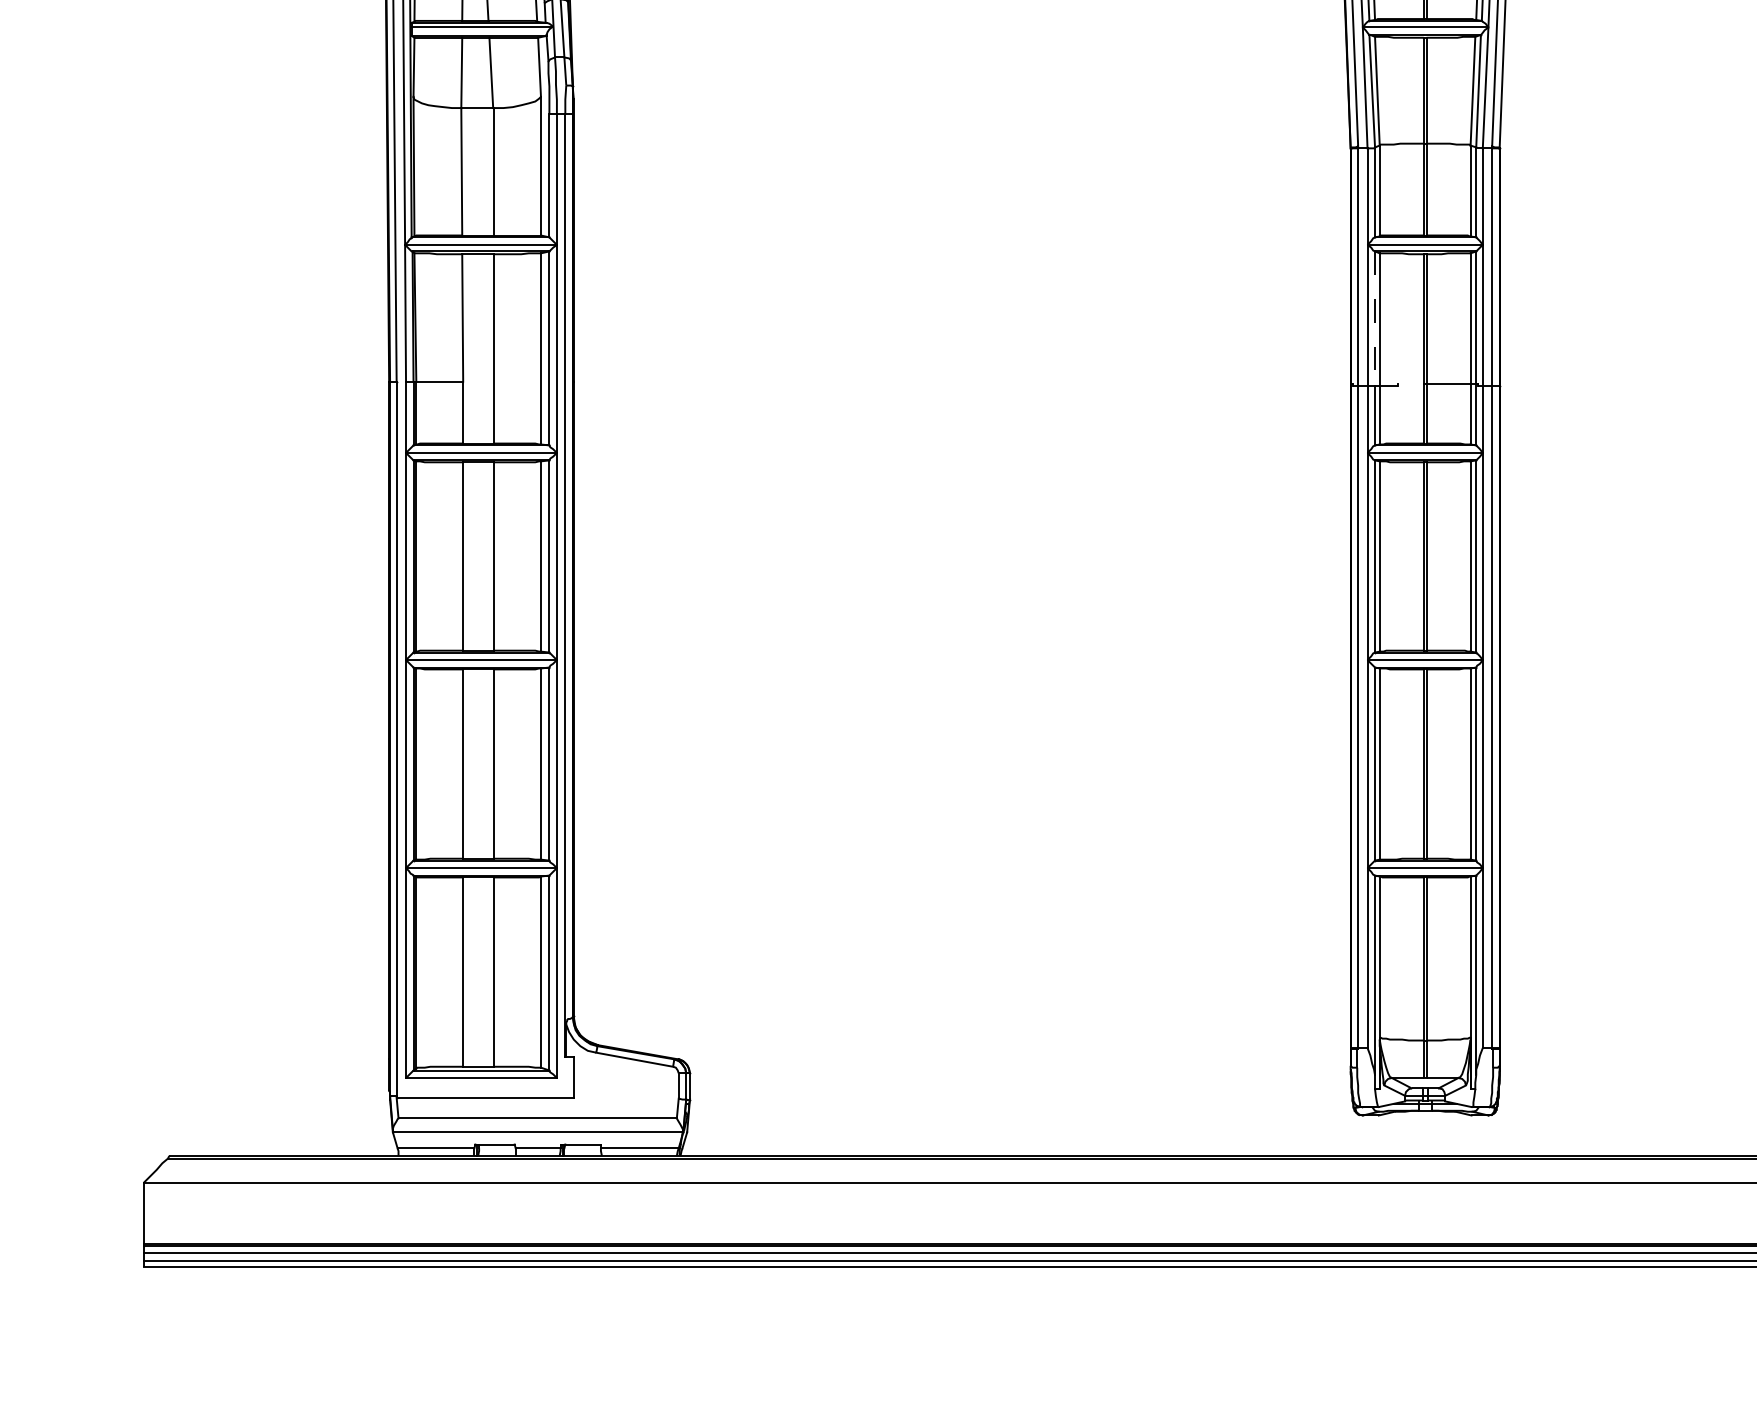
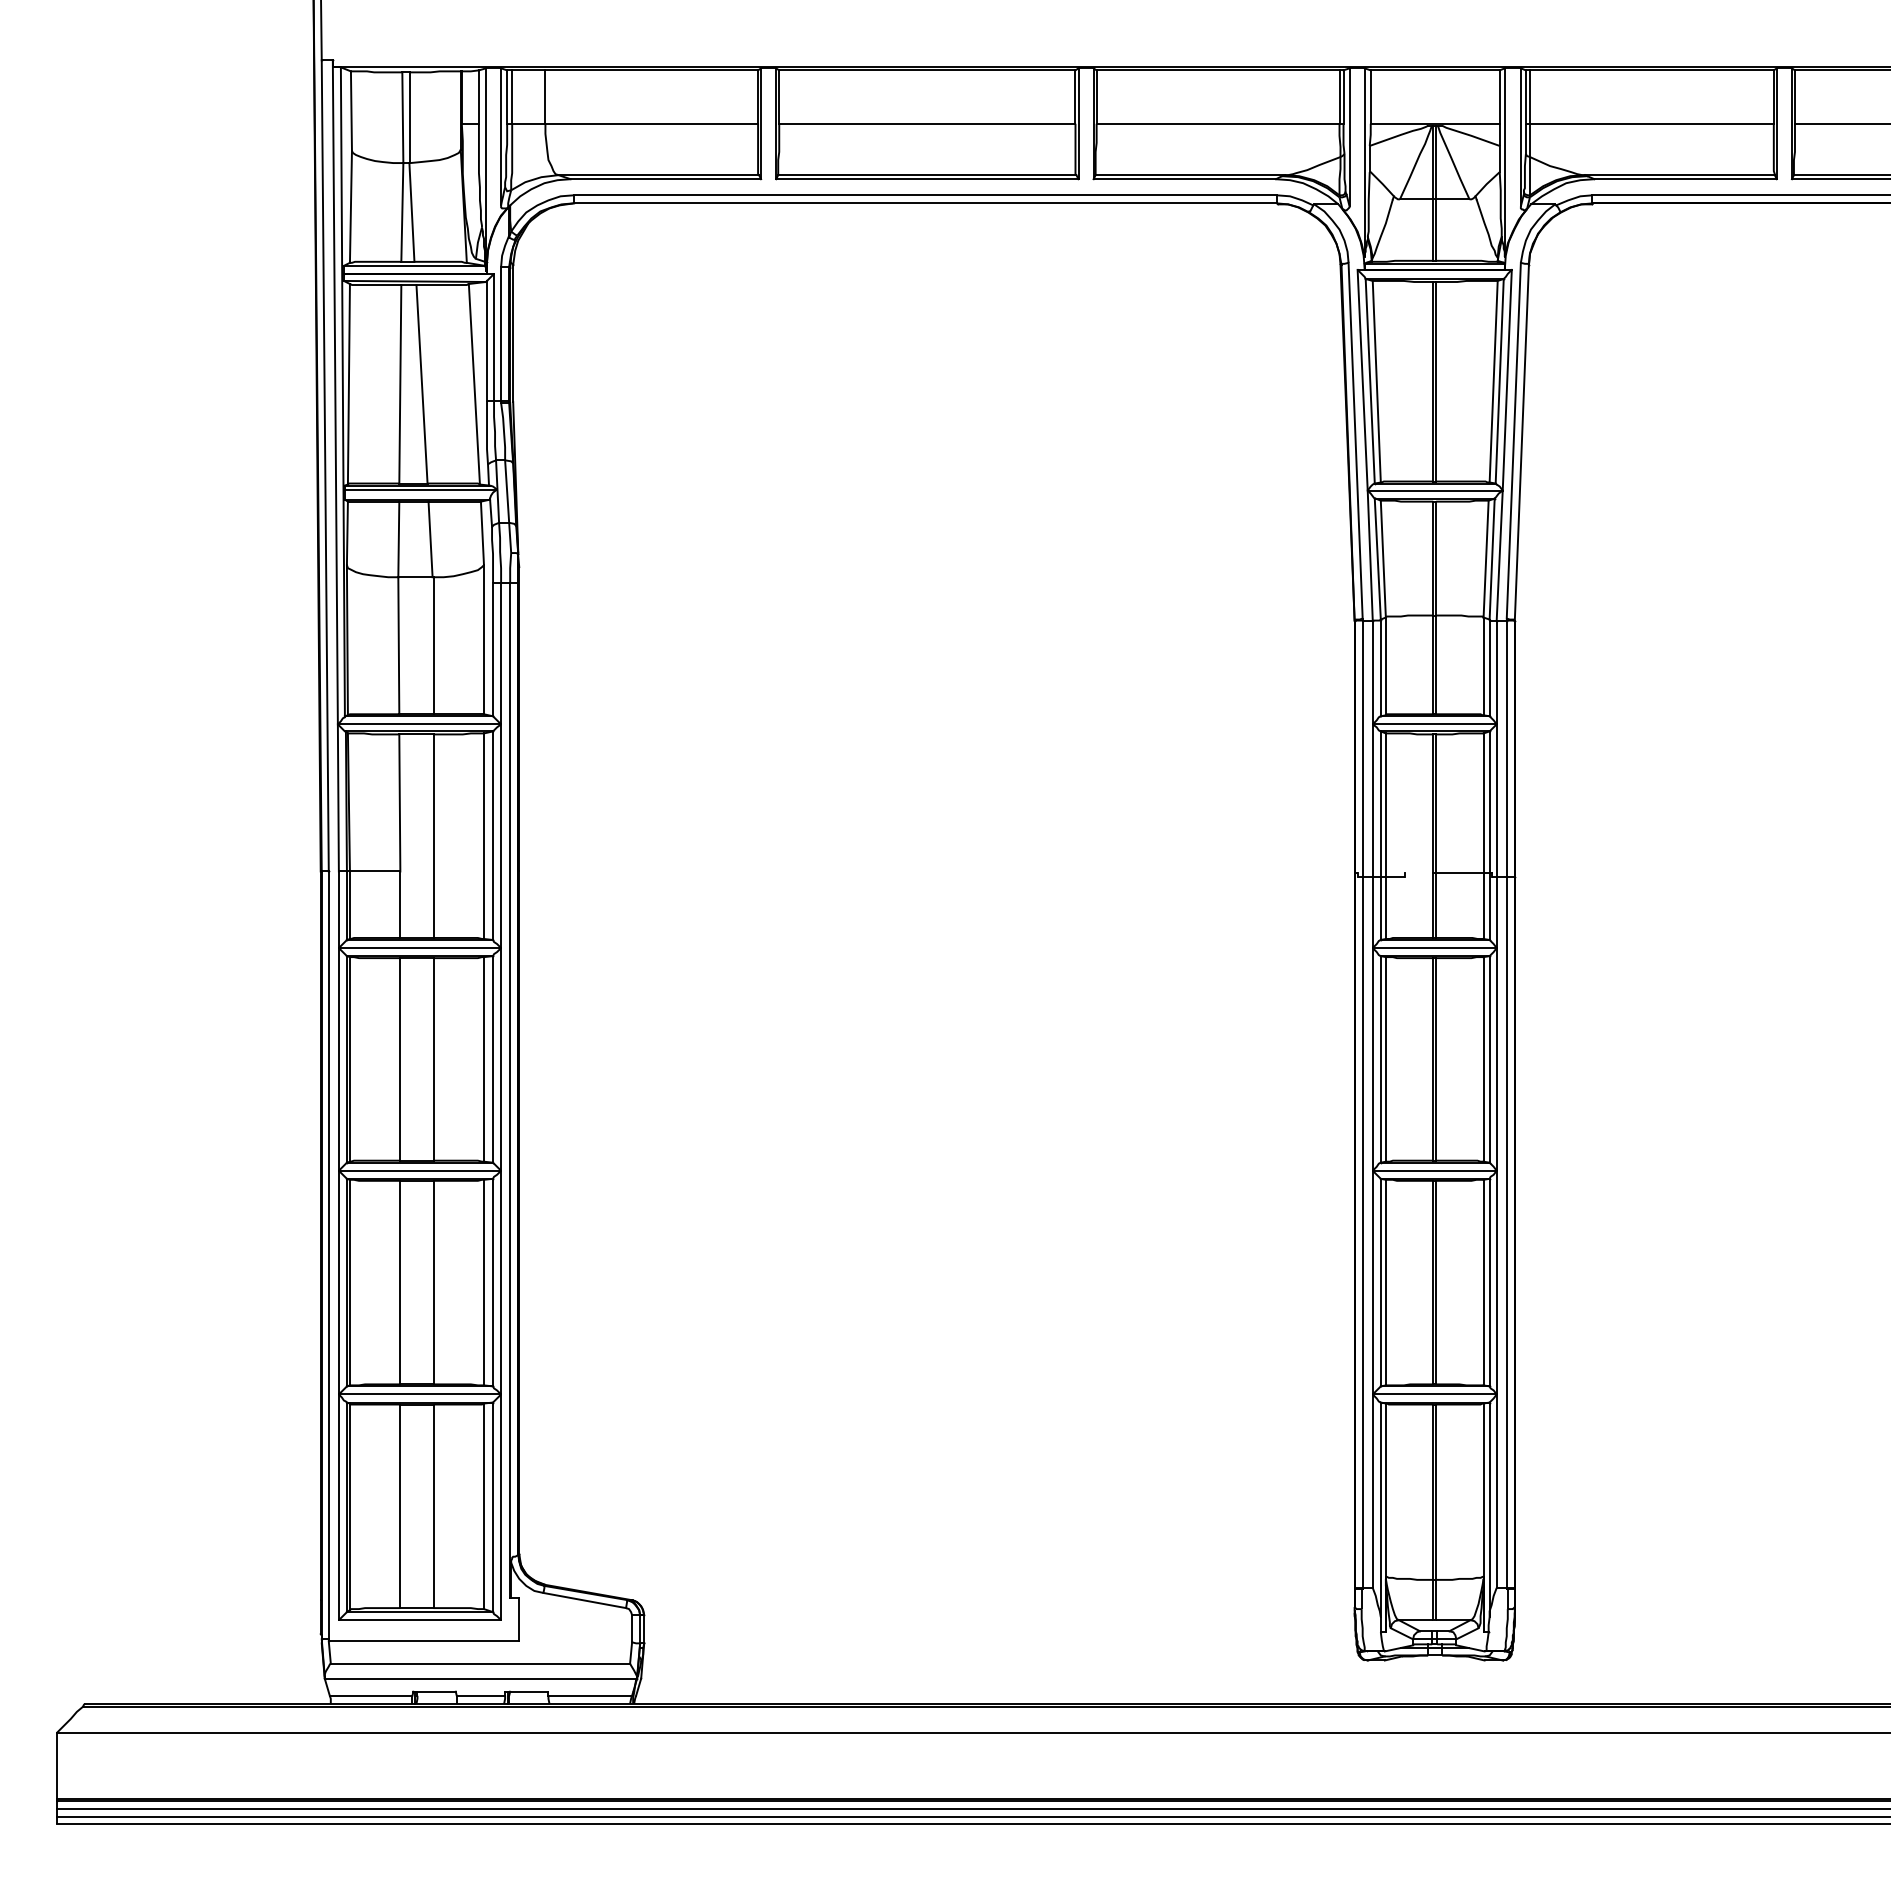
line: (1374, 318) -> (1380, 803), dashed -> solid

